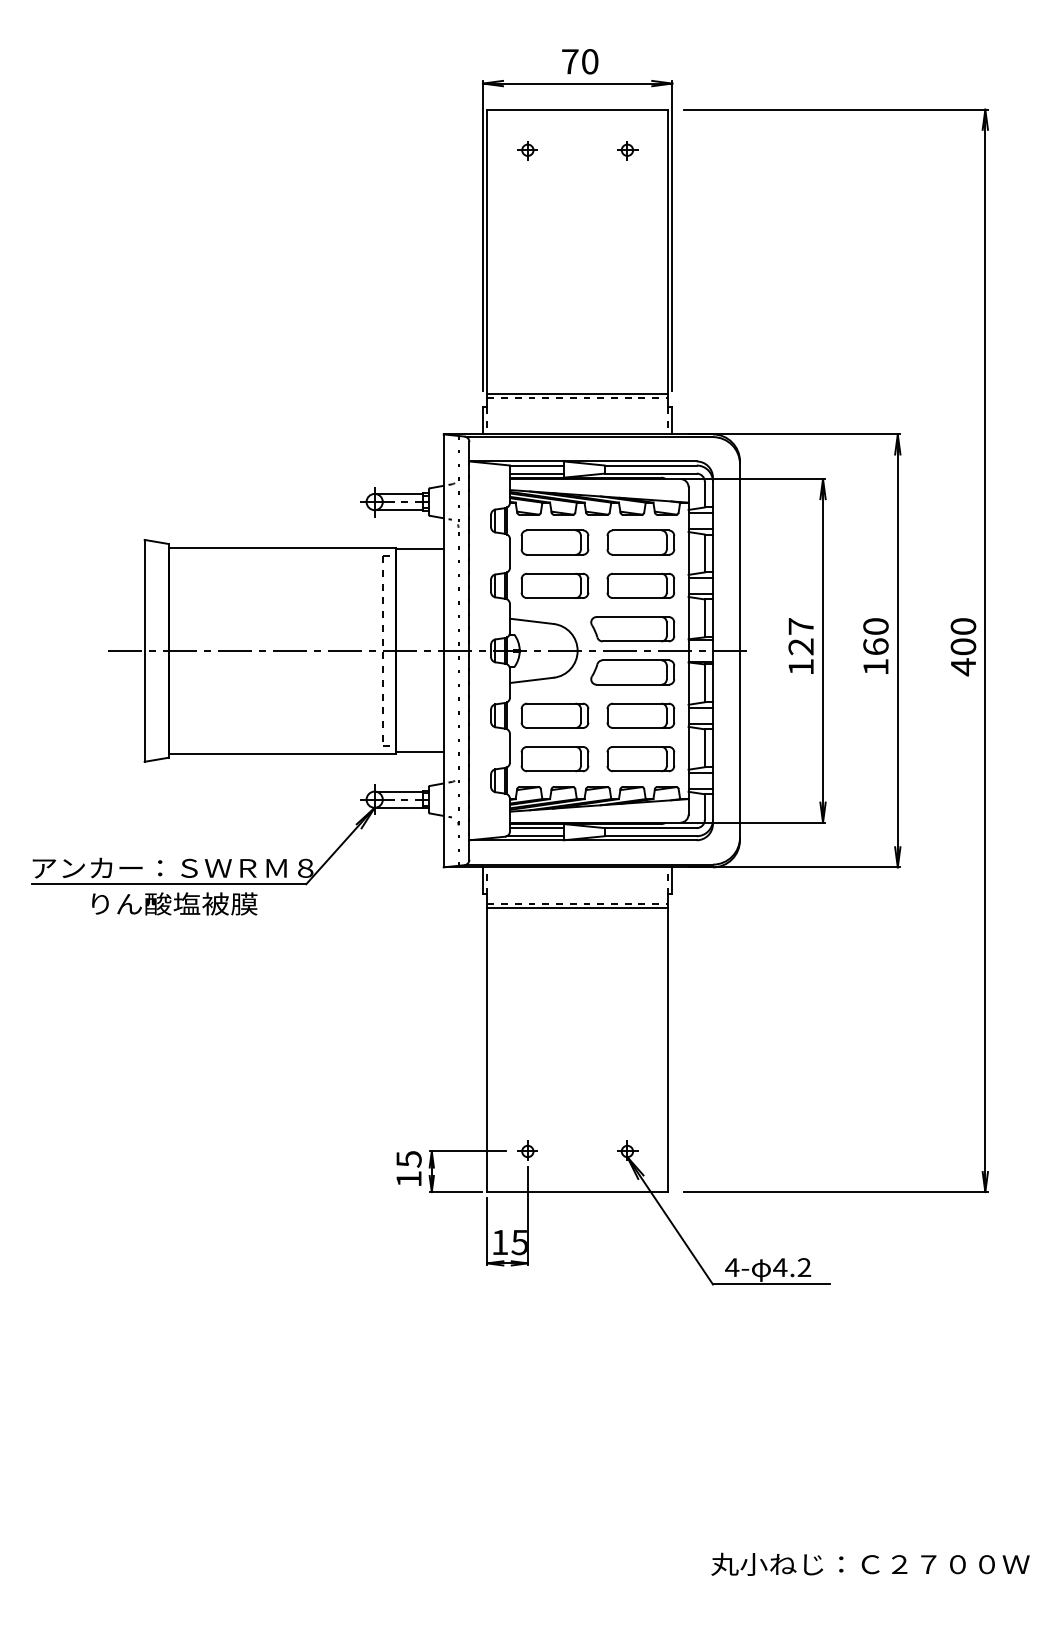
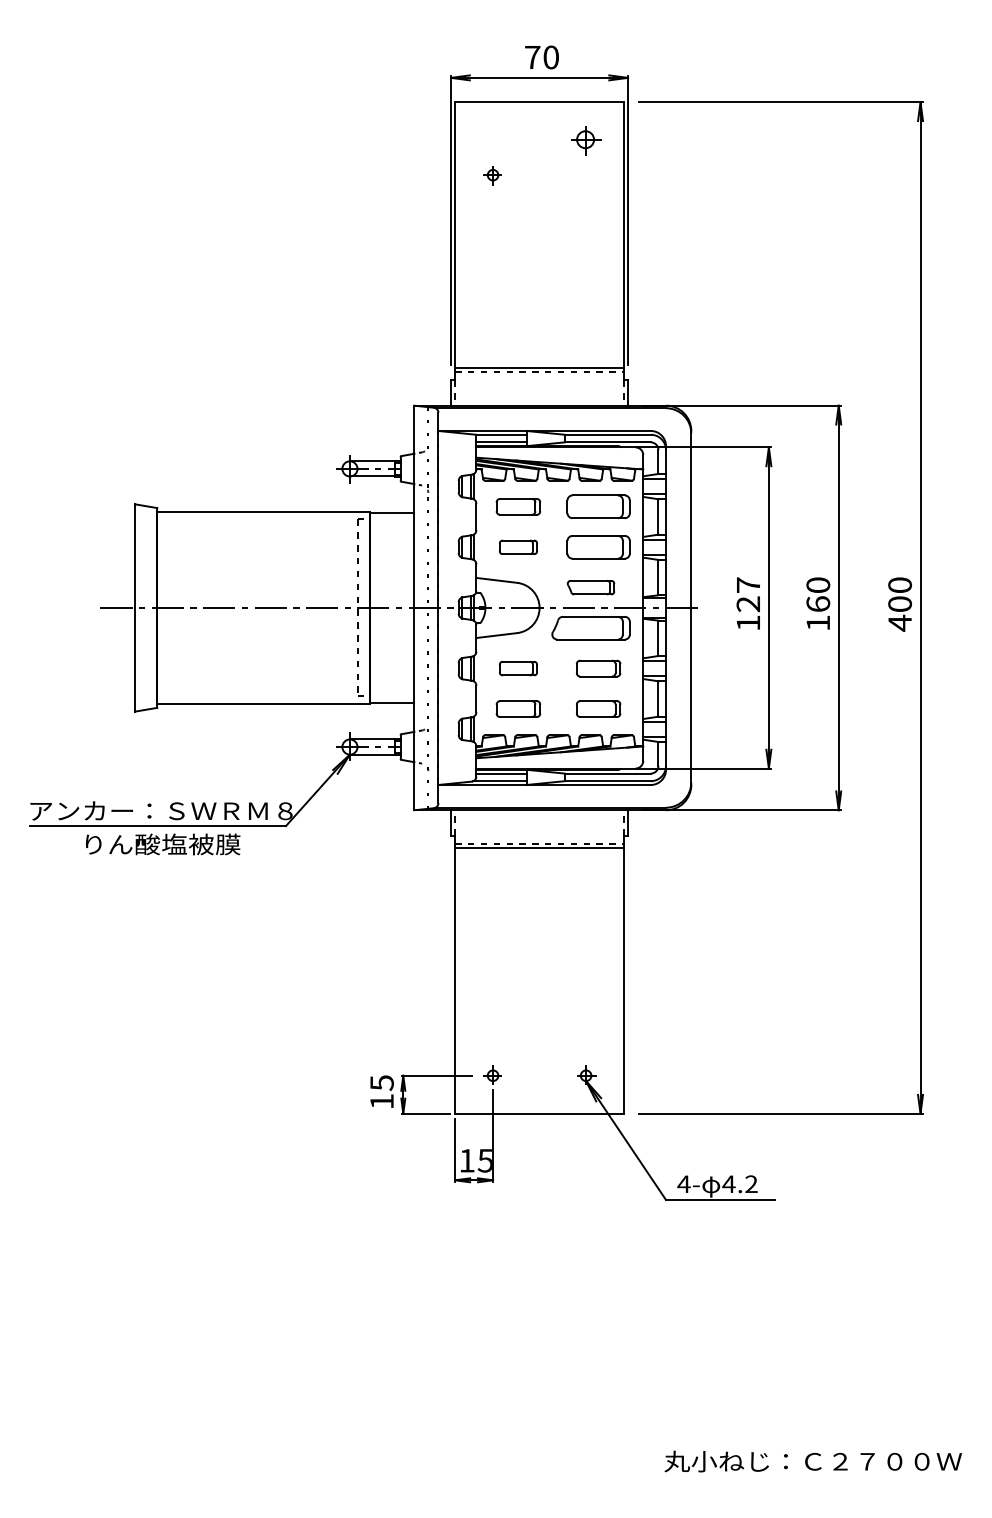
part: (527, 150) -> (492, 175), moved
part: (627, 150) -> (586, 140), size x1.6
part: (555, 542) -> (518, 506), size x0.7
part: (555, 586) -> (518, 547), size x0.6
part: (632, 628) -> (590, 587), size x0.6
part: (555, 715) -> (518, 668), size x0.6
part: (640, 715) -> (598, 668), size x0.7
part: (555, 758) -> (518, 708), size x0.7
part: (640, 758) -> (598, 708), size x0.7

